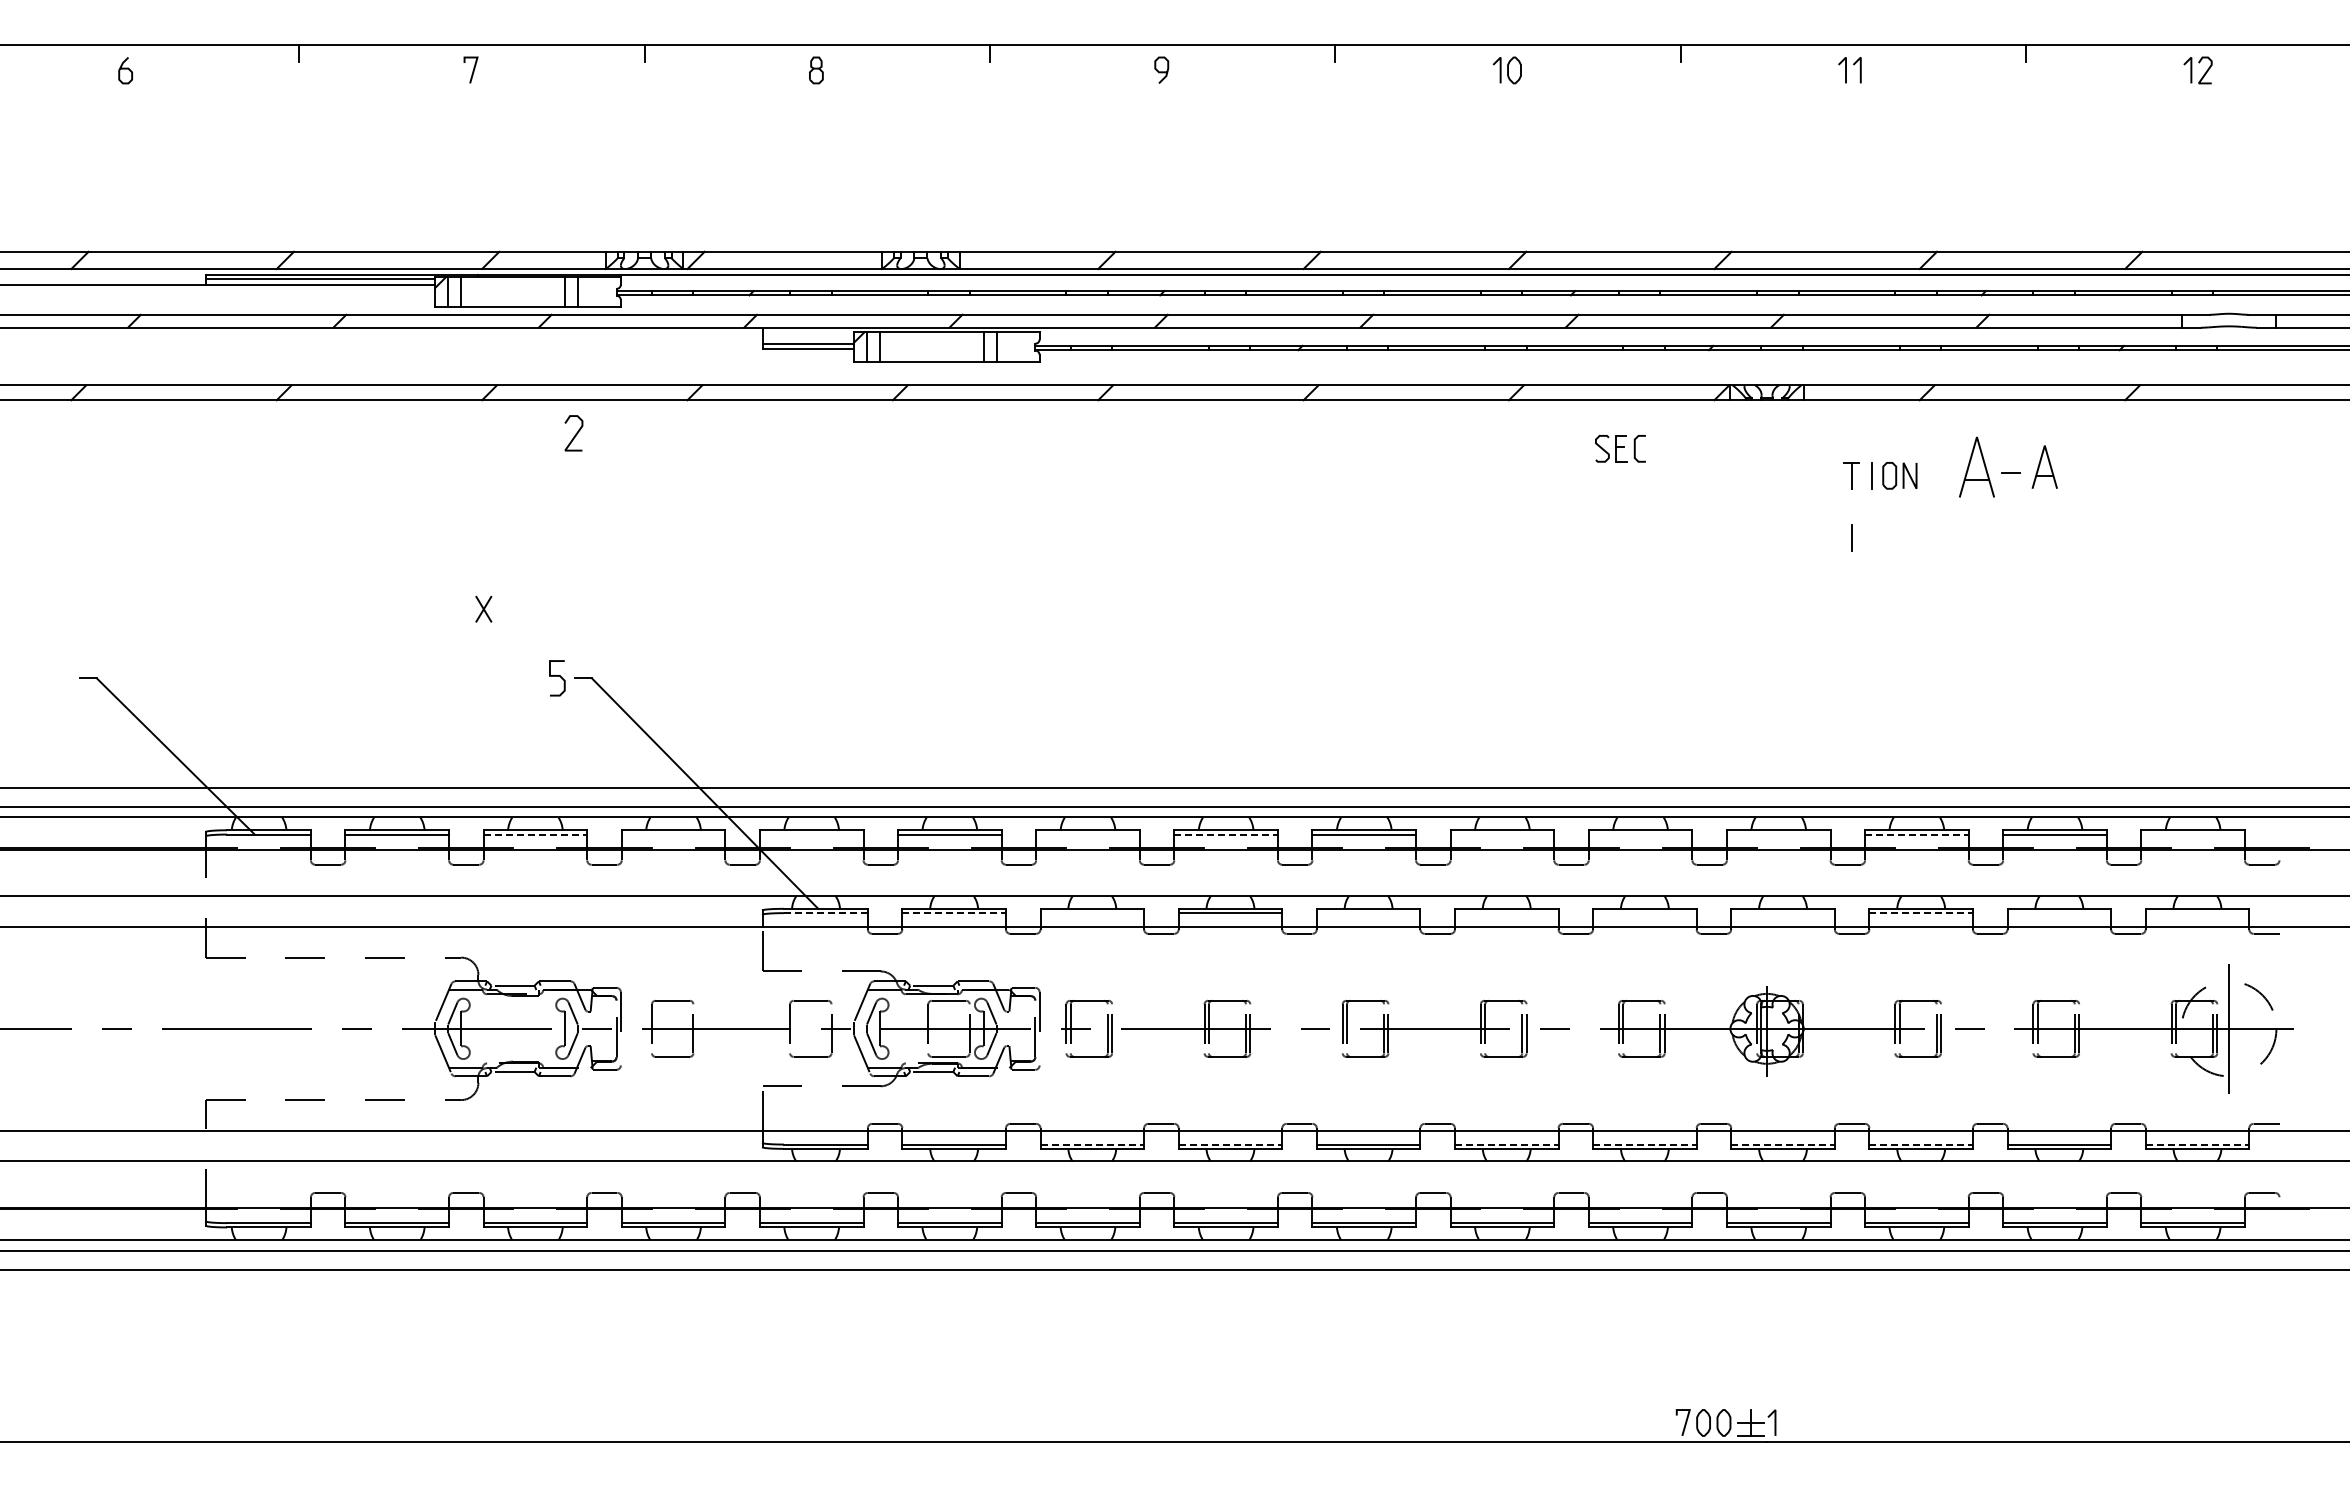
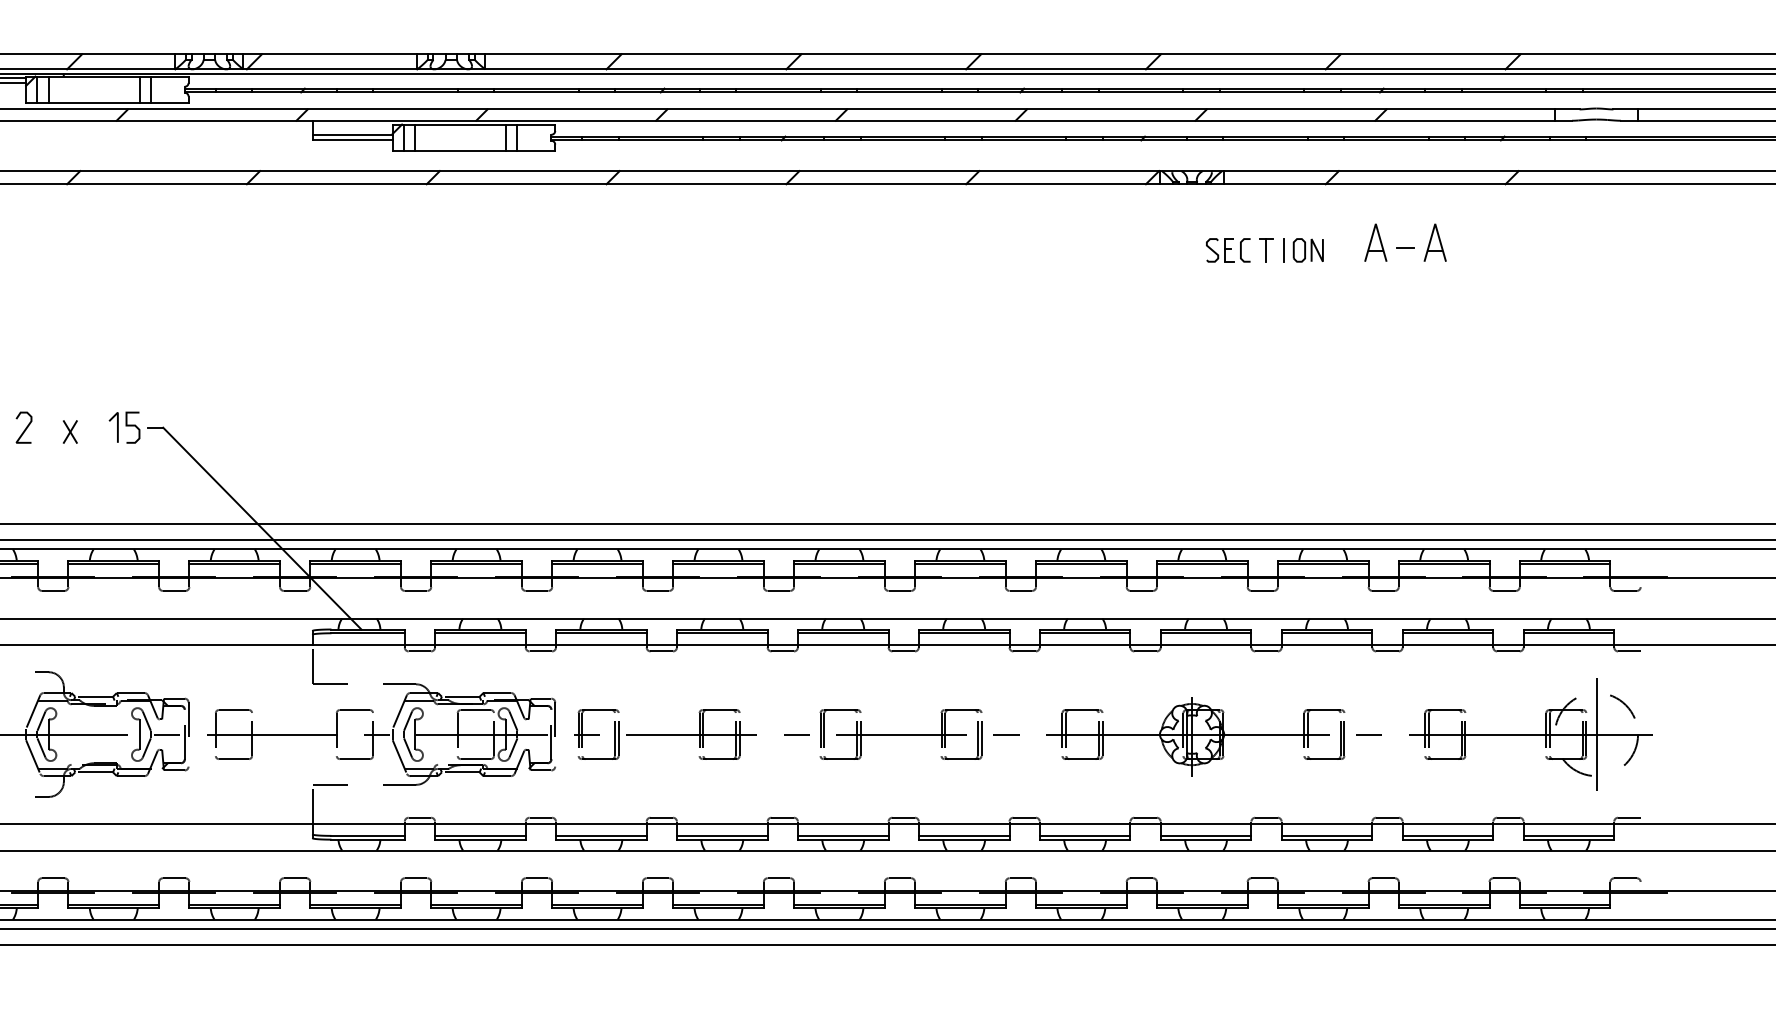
curve: (575, 434) -> (25, 428), moved
part: (1620, 448) -> (1228, 250), moved
part: (1976, 466) -> (1375, 242), size x0.71
line: (1851, 537) -> (1266, 304), removed
part: (483, 608) -> (70, 431), moved
line: (539, 677) -> (117, 426), added
line: (535, 834) -> (113, 564), dashed -> solid
line: (673, 834) -> (234, 564), added
line: (811, 834) -> (355, 564), added
line: (1087, 834) -> (597, 564), added
line: (1226, 834) -> (718, 564), dashed -> solid
line: (1502, 834) -> (960, 564), added
line: (1640, 834) -> (1081, 564), added
line: (1778, 834) -> (1202, 564), added
line: (1916, 834) -> (1322, 564), dashed -> solid
line: (2192, 834) -> (1564, 564), added
line: (825, 913) -> (367, 633), dashed -> solid
line: (954, 913) -> (480, 633), dashed -> solid
line: (1092, 913) -> (601, 633), added
line: (1368, 913) -> (843, 633), added
line: (1506, 913) -> (963, 633), added
line: (1644, 913) -> (1084, 633), added
line: (1782, 913) -> (1205, 633), added
line: (1921, 913) -> (1327, 633), dashed -> solid
line: (2059, 913) -> (1448, 633), added
line: (2197, 913) -> (1568, 633), added
line: (1092, 1144) -> (601, 835), dashed -> solid
line: (1230, 1144) -> (722, 835), dashed -> solid
line: (1506, 1144) -> (963, 835), dashed -> solid
line: (1644, 1144) -> (1084, 835), dashed -> solid
line: (1783, 1144) -> (1206, 835), dashed -> solid
line: (1921, 1144) -> (1327, 835), dashed -> solid
line: (2197, 1144) -> (1568, 835), dashed -> solid

